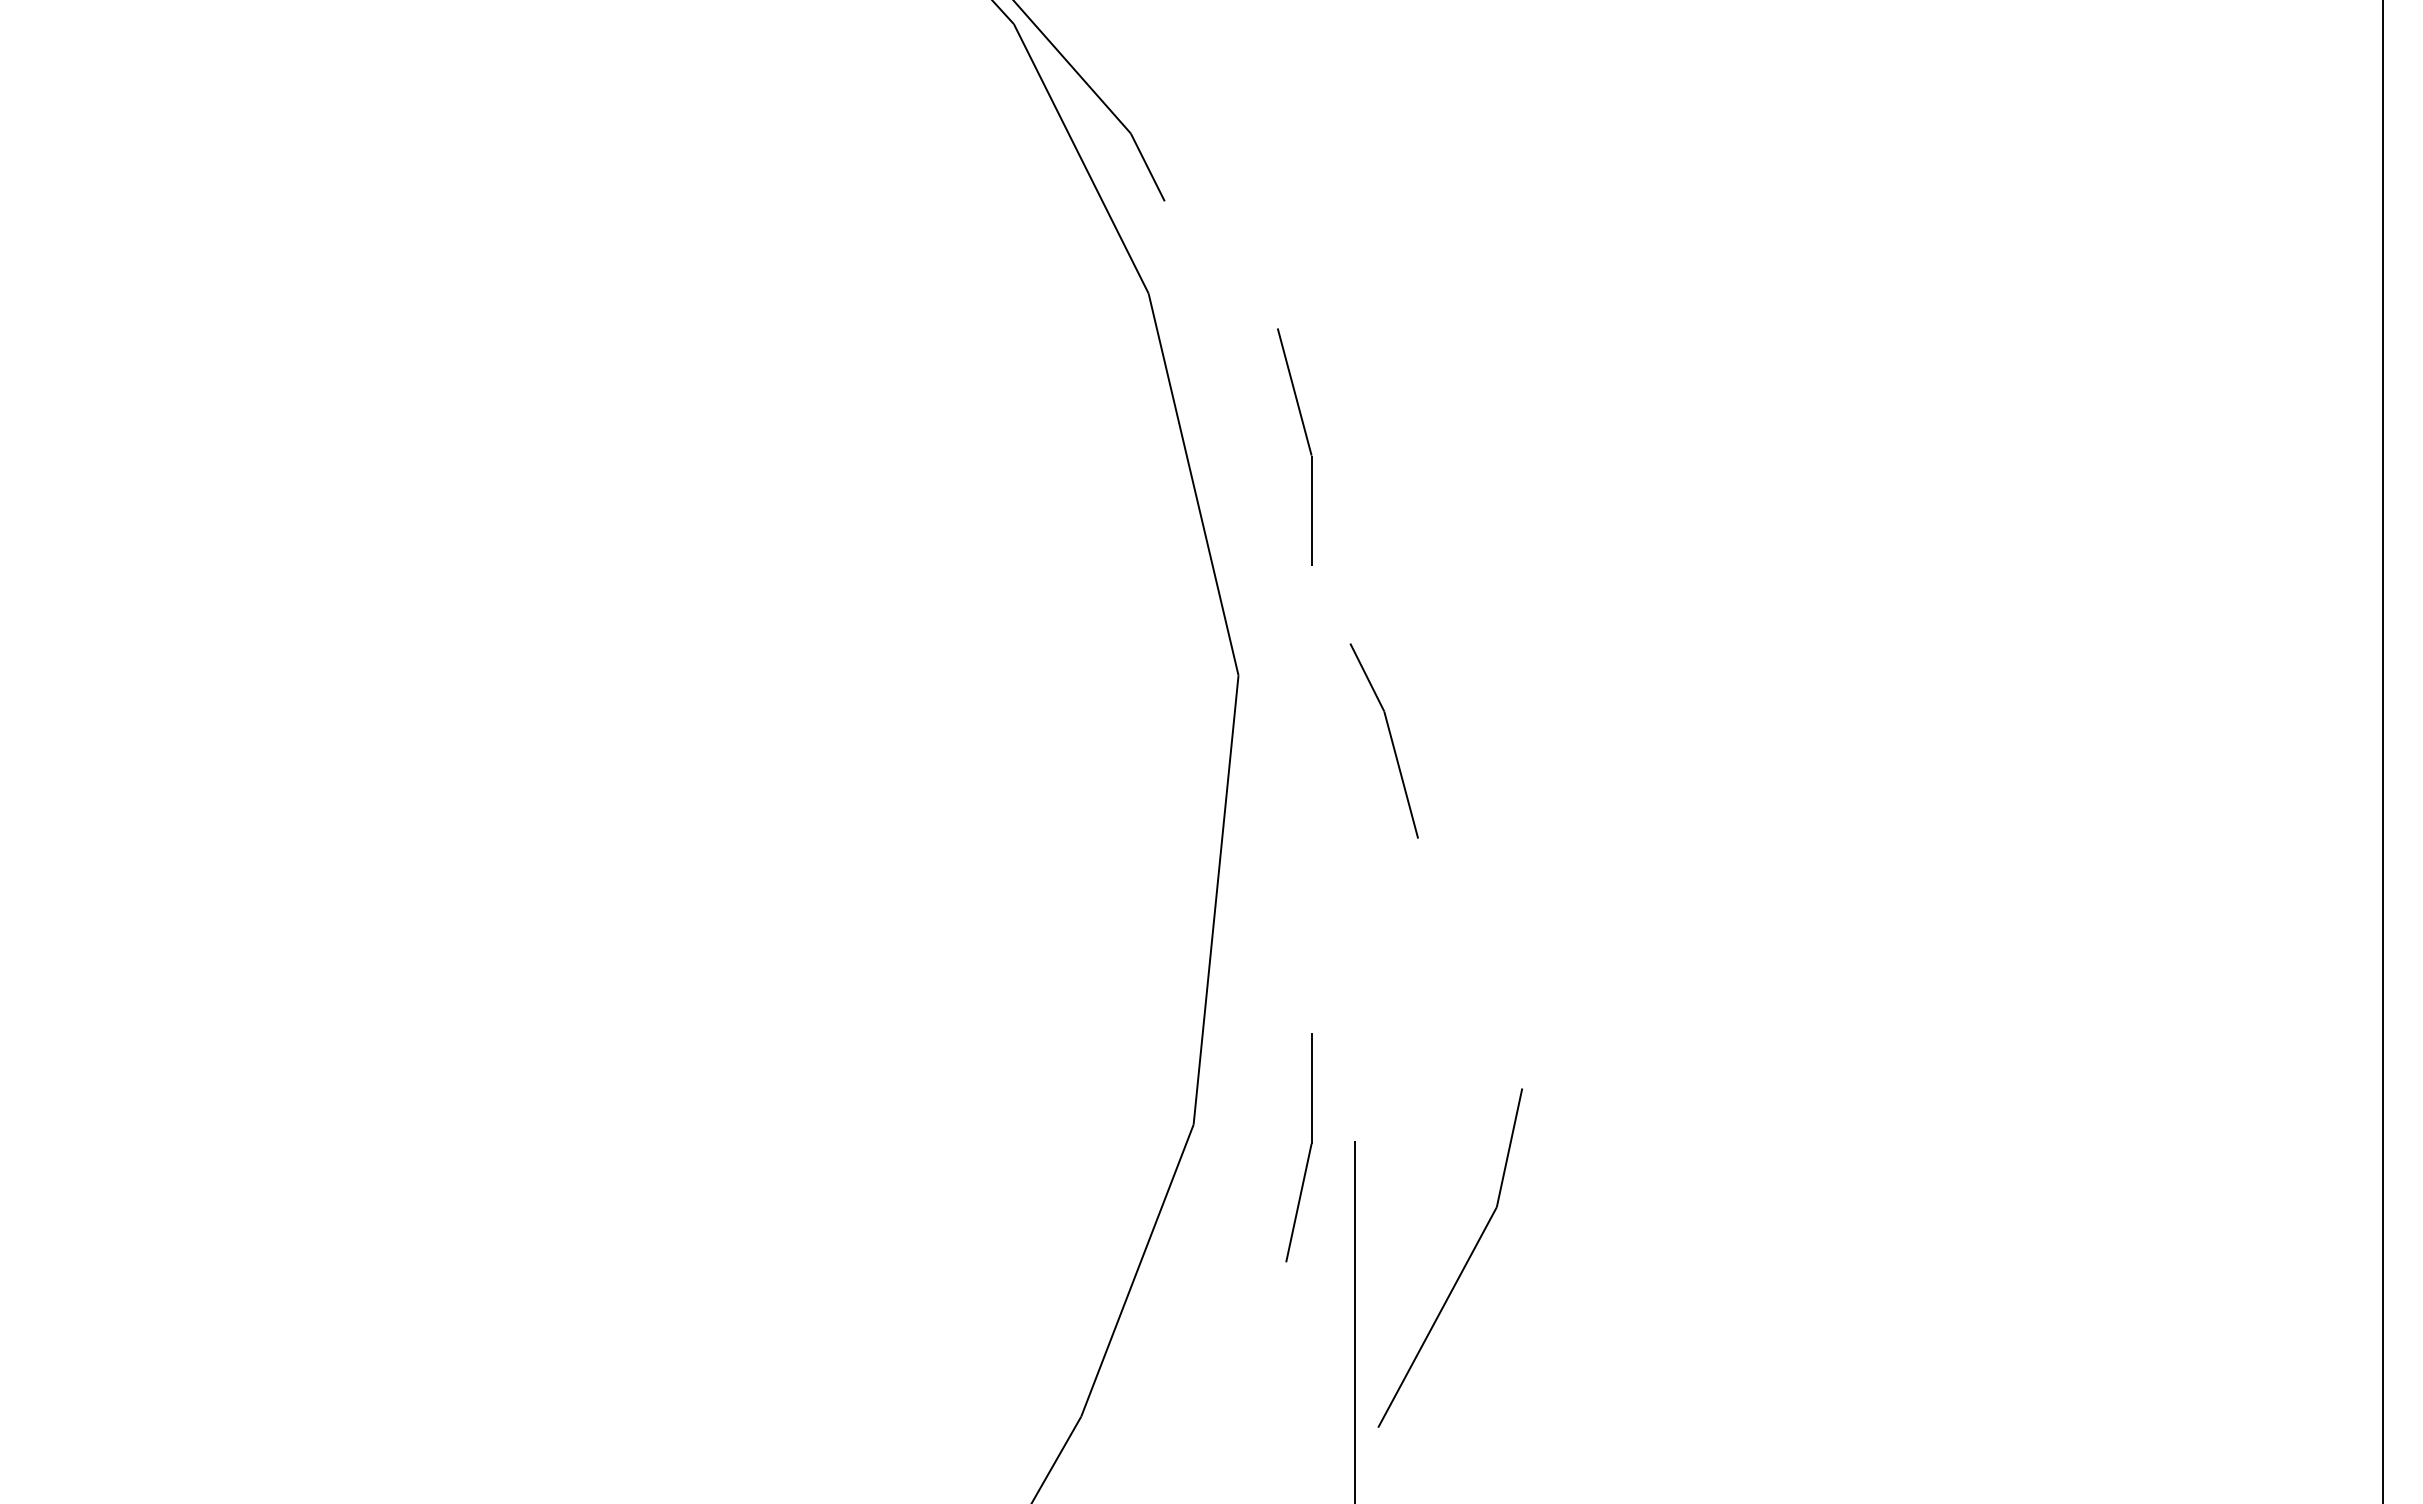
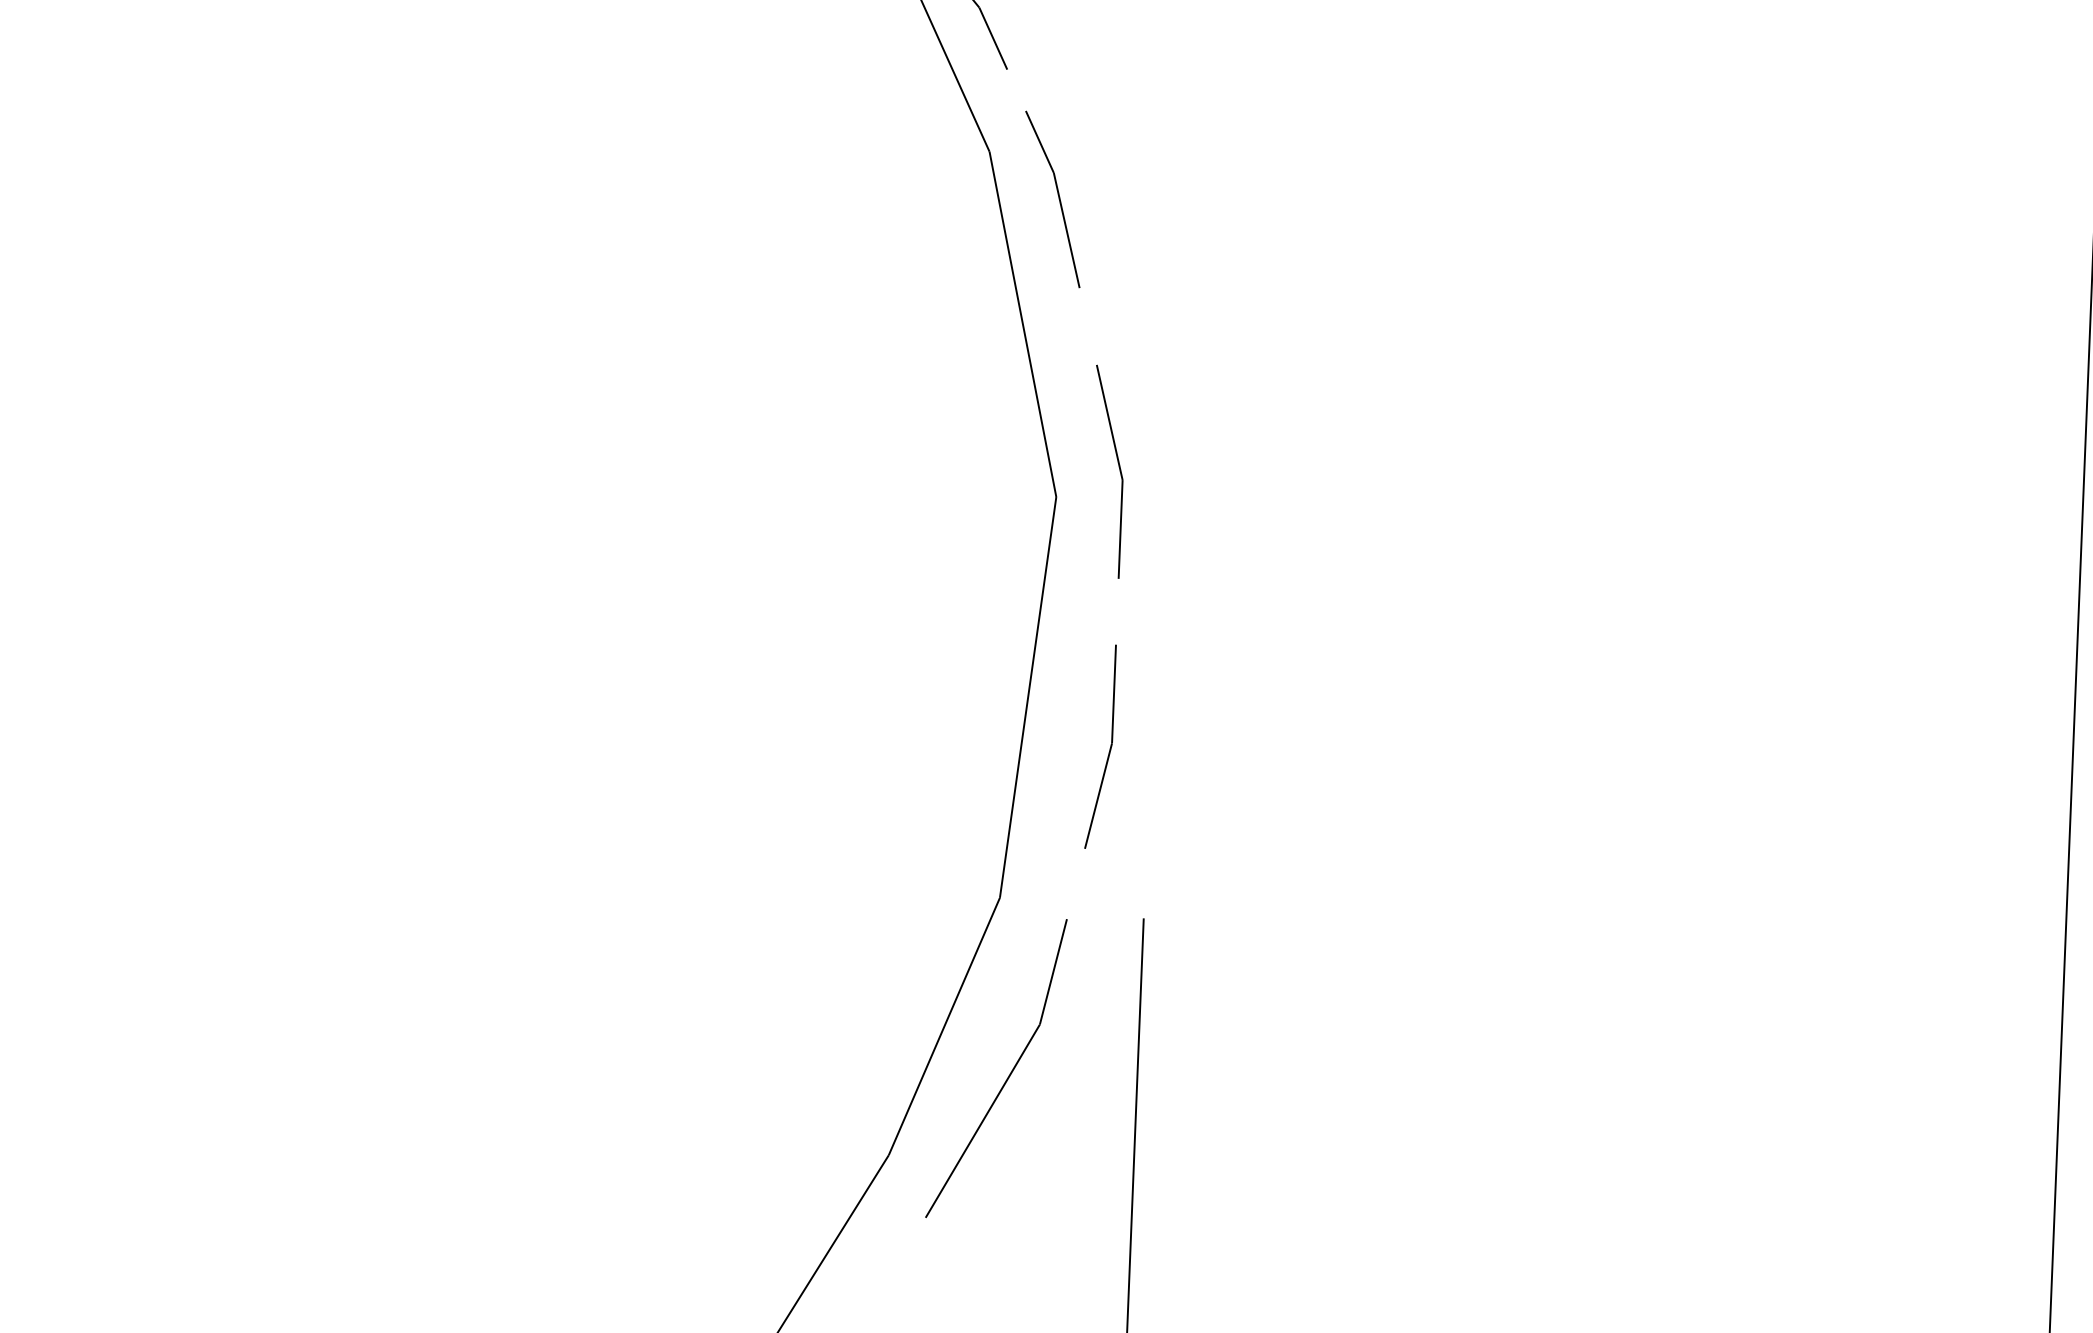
part: (1307, 444) -> (1119, 469), moved
part: (1390, 739) -> (1058, 198), moved
part: (1309, 1147) -> (1109, 746), moved
part: (1463, 1266) -> (1007, 1076), moved

